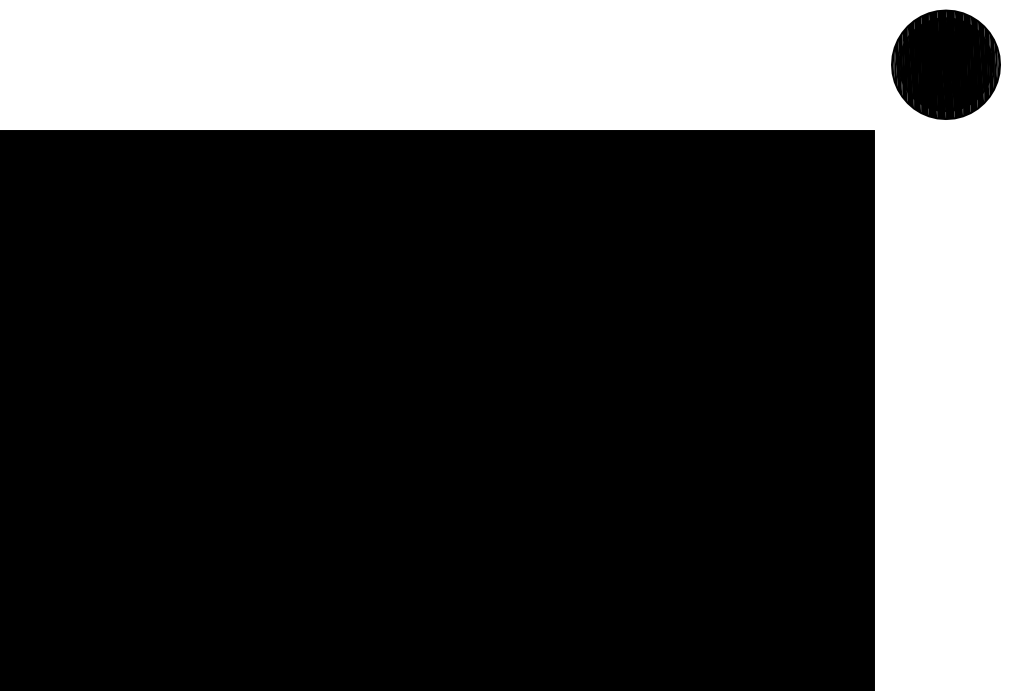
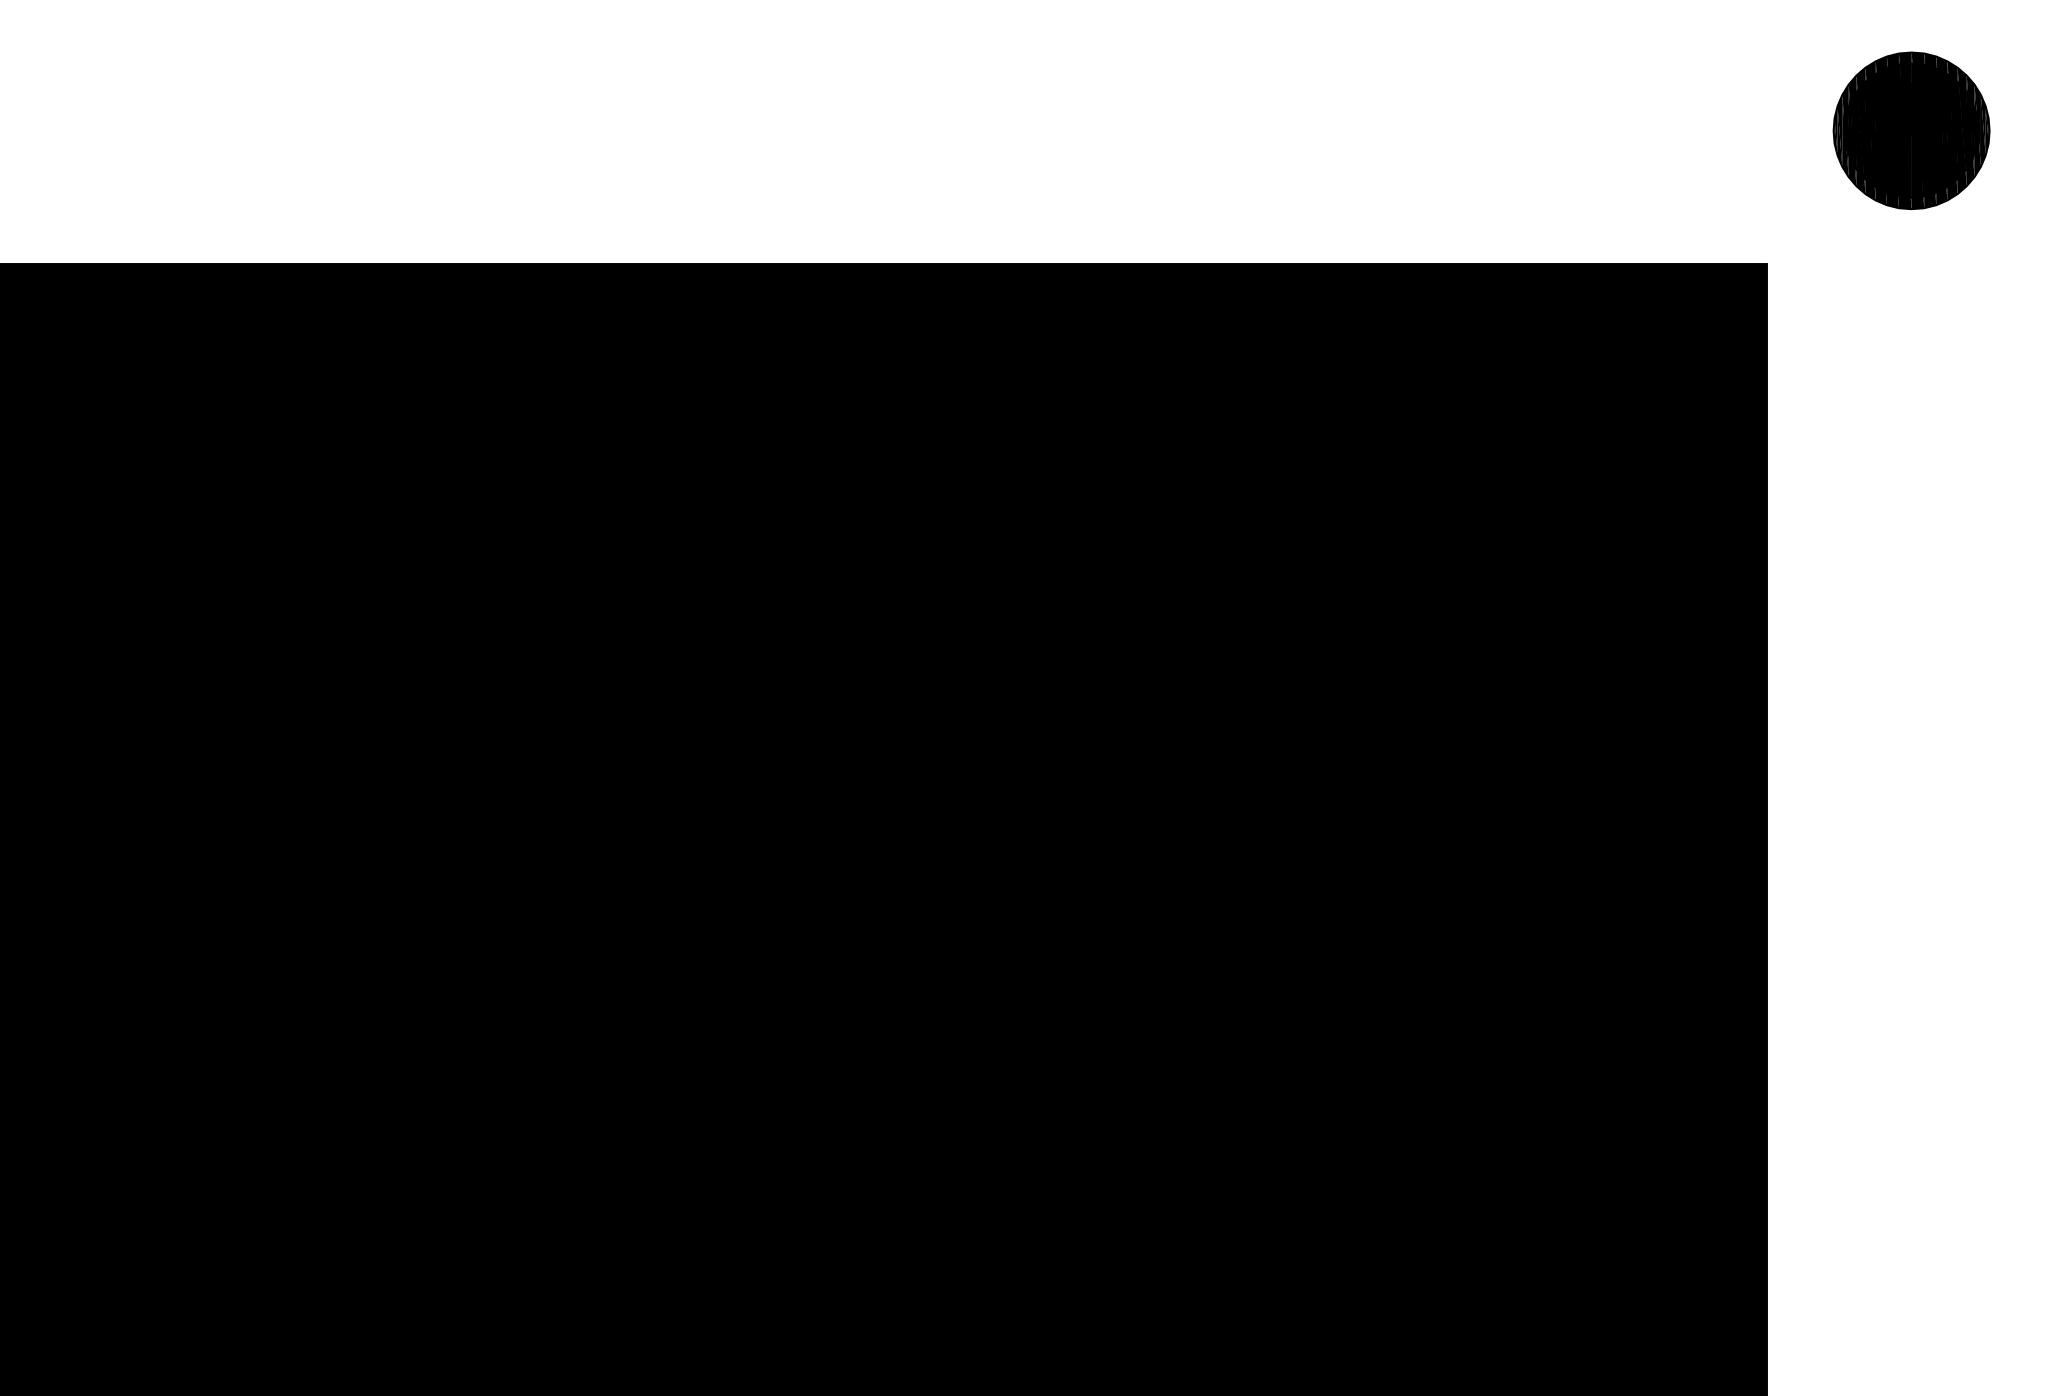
part: (945, 64) -> (1910, 130), size x0.71

